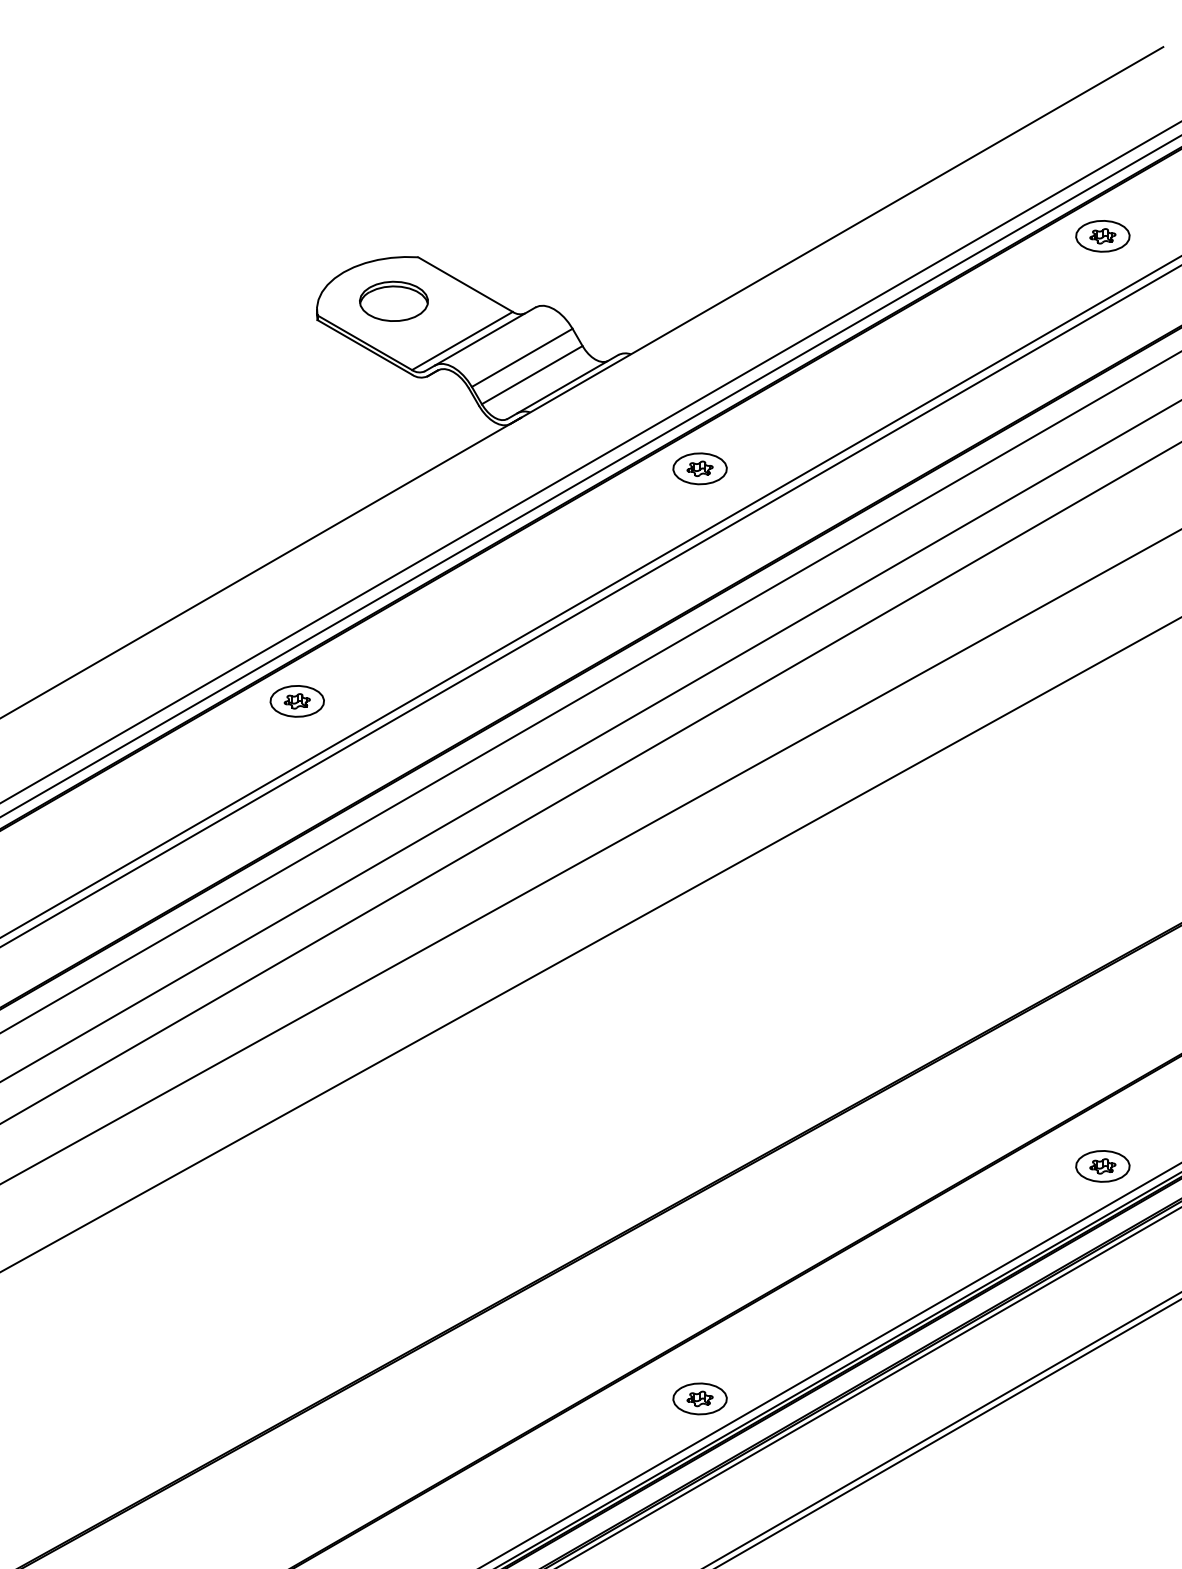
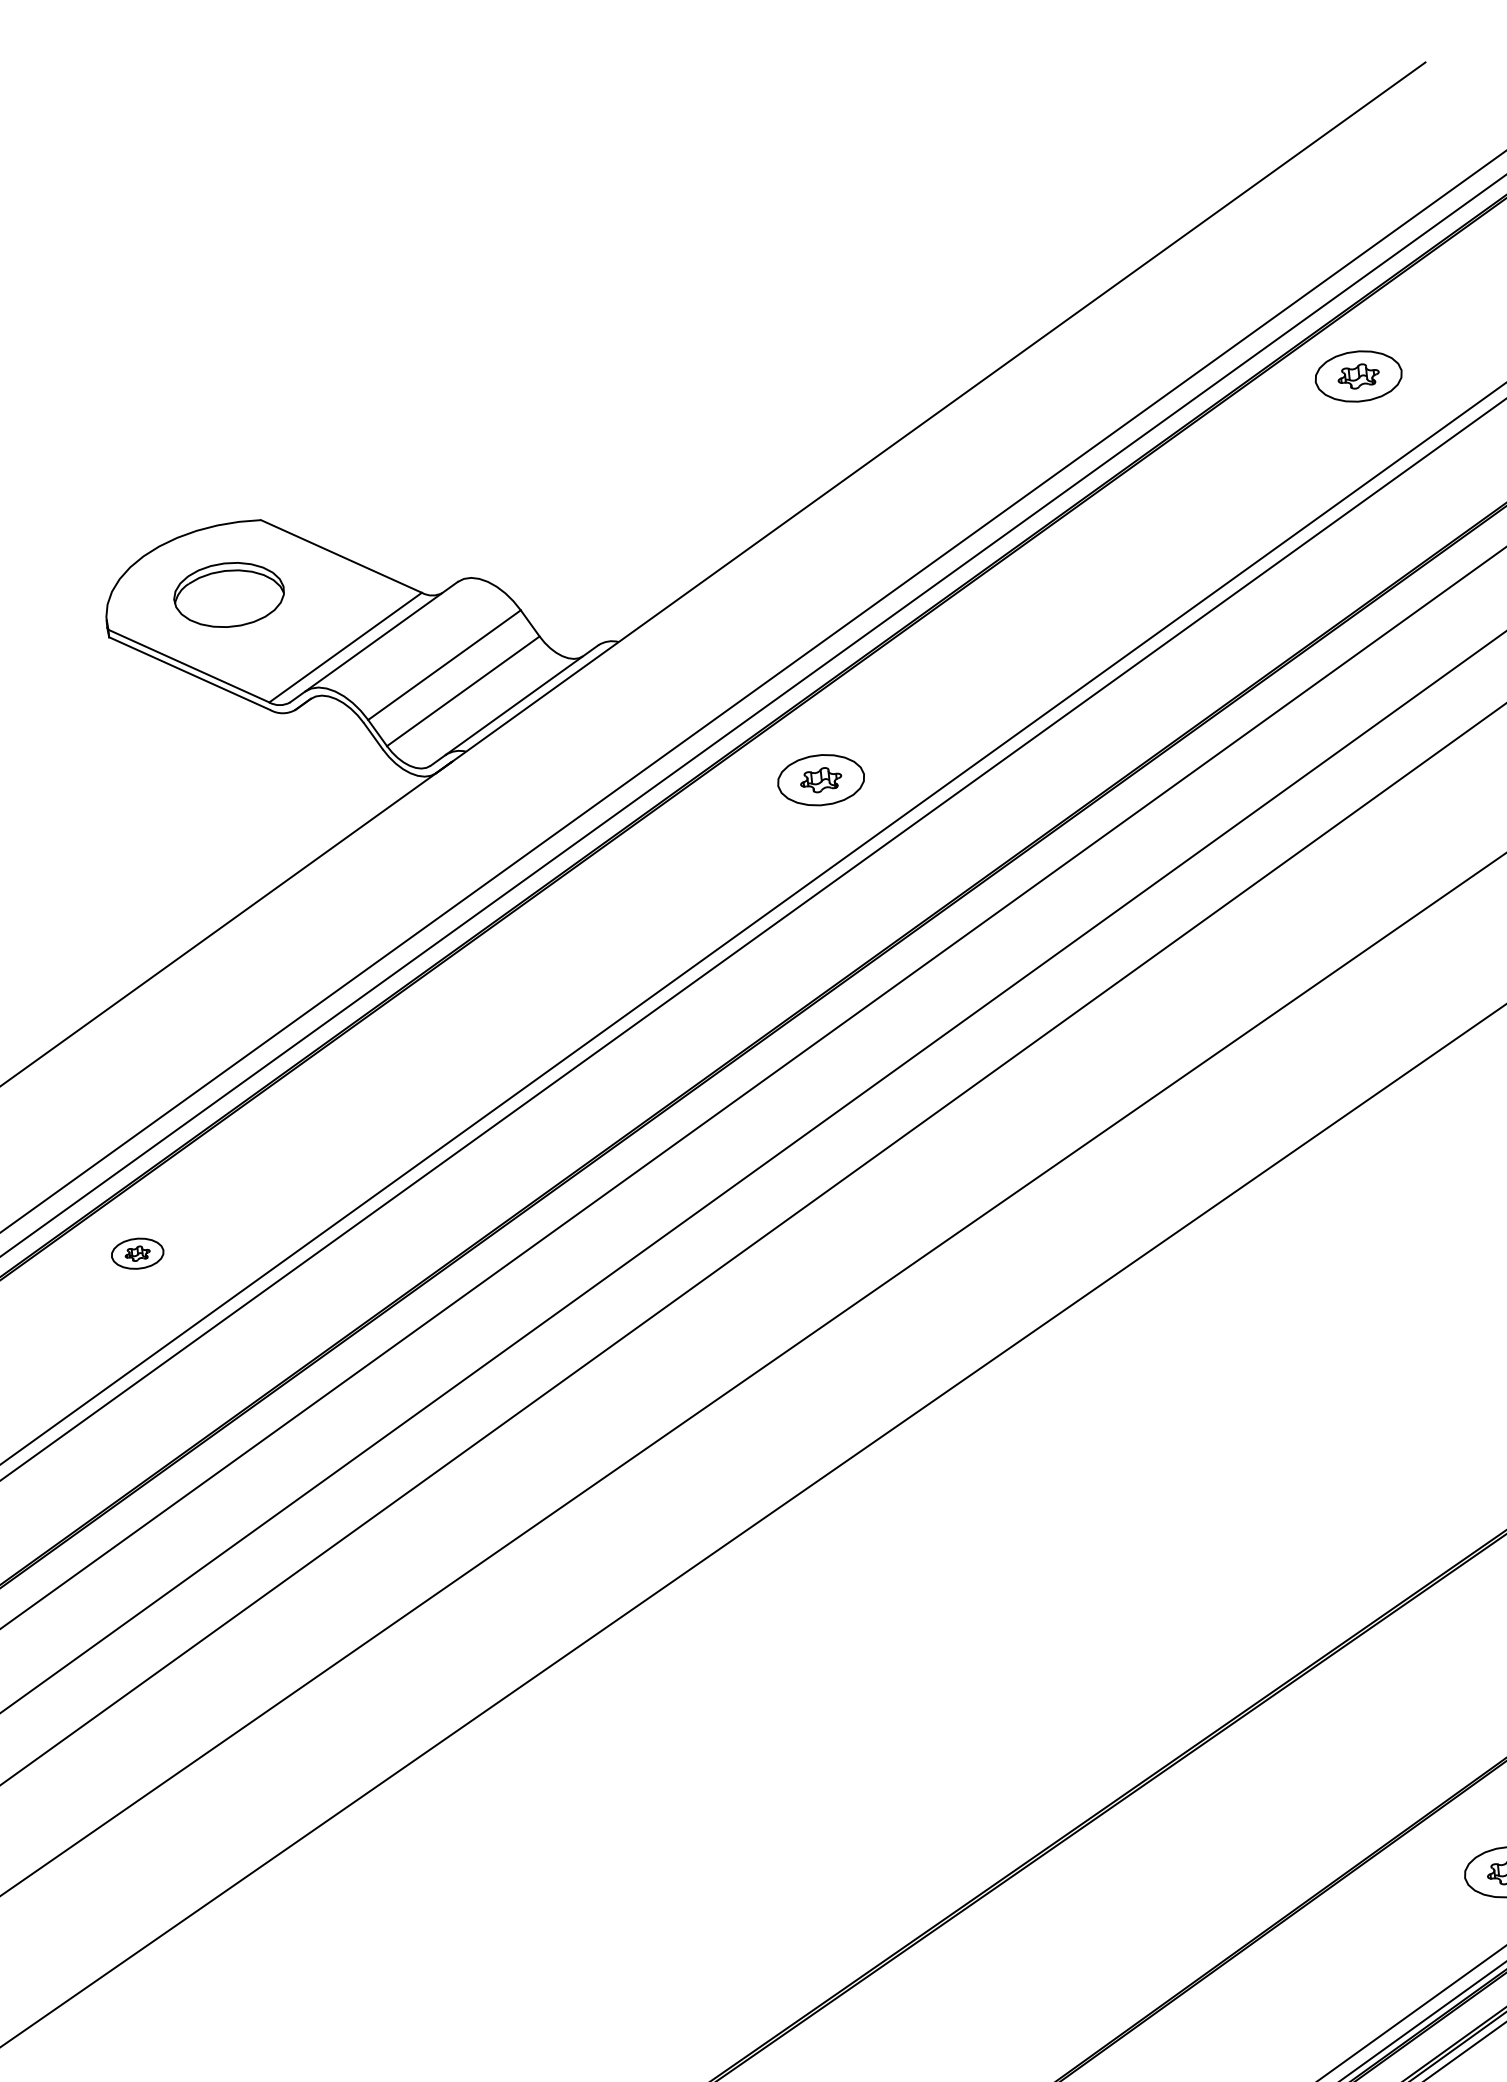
part: (699, 468) -> (820, 779), moved
part: (296, 701) -> (136, 1253), size x0.6

